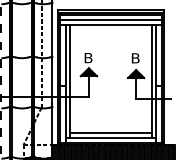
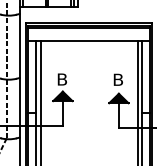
line: (110, 19) -> (88, 33), removed

